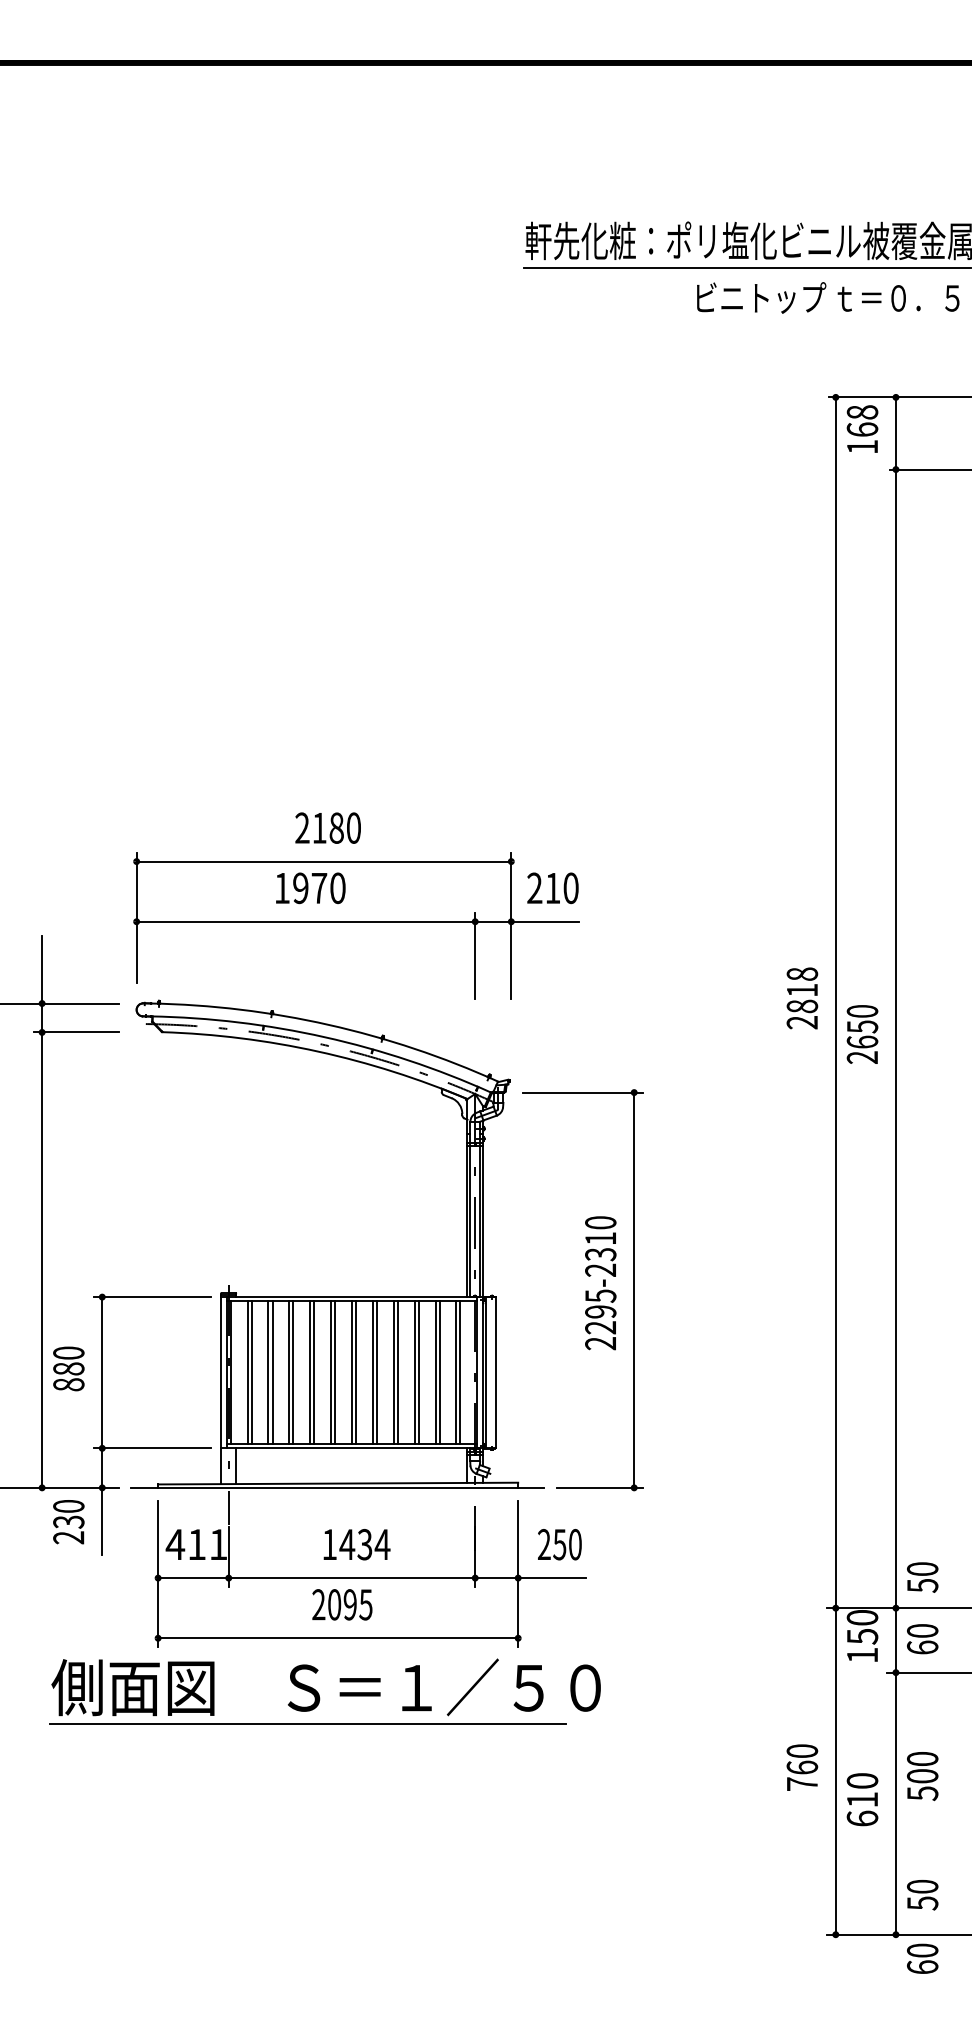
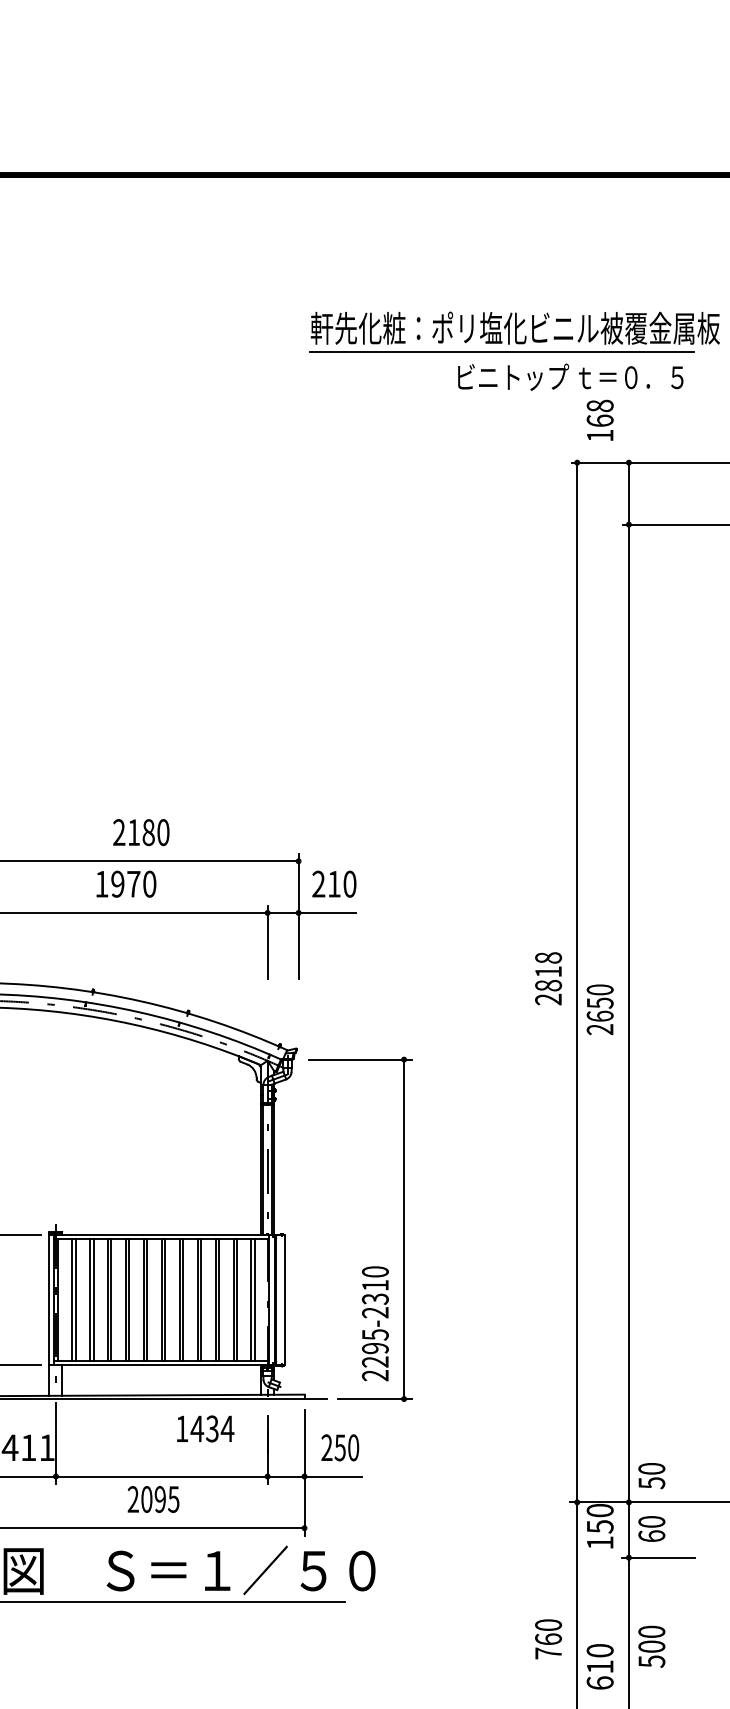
text: (862, 428) -> (600, 419), moved
text: (600, 1283) -> (375, 1324), moved
text: (356, 1544) -> (205, 1428), moved

